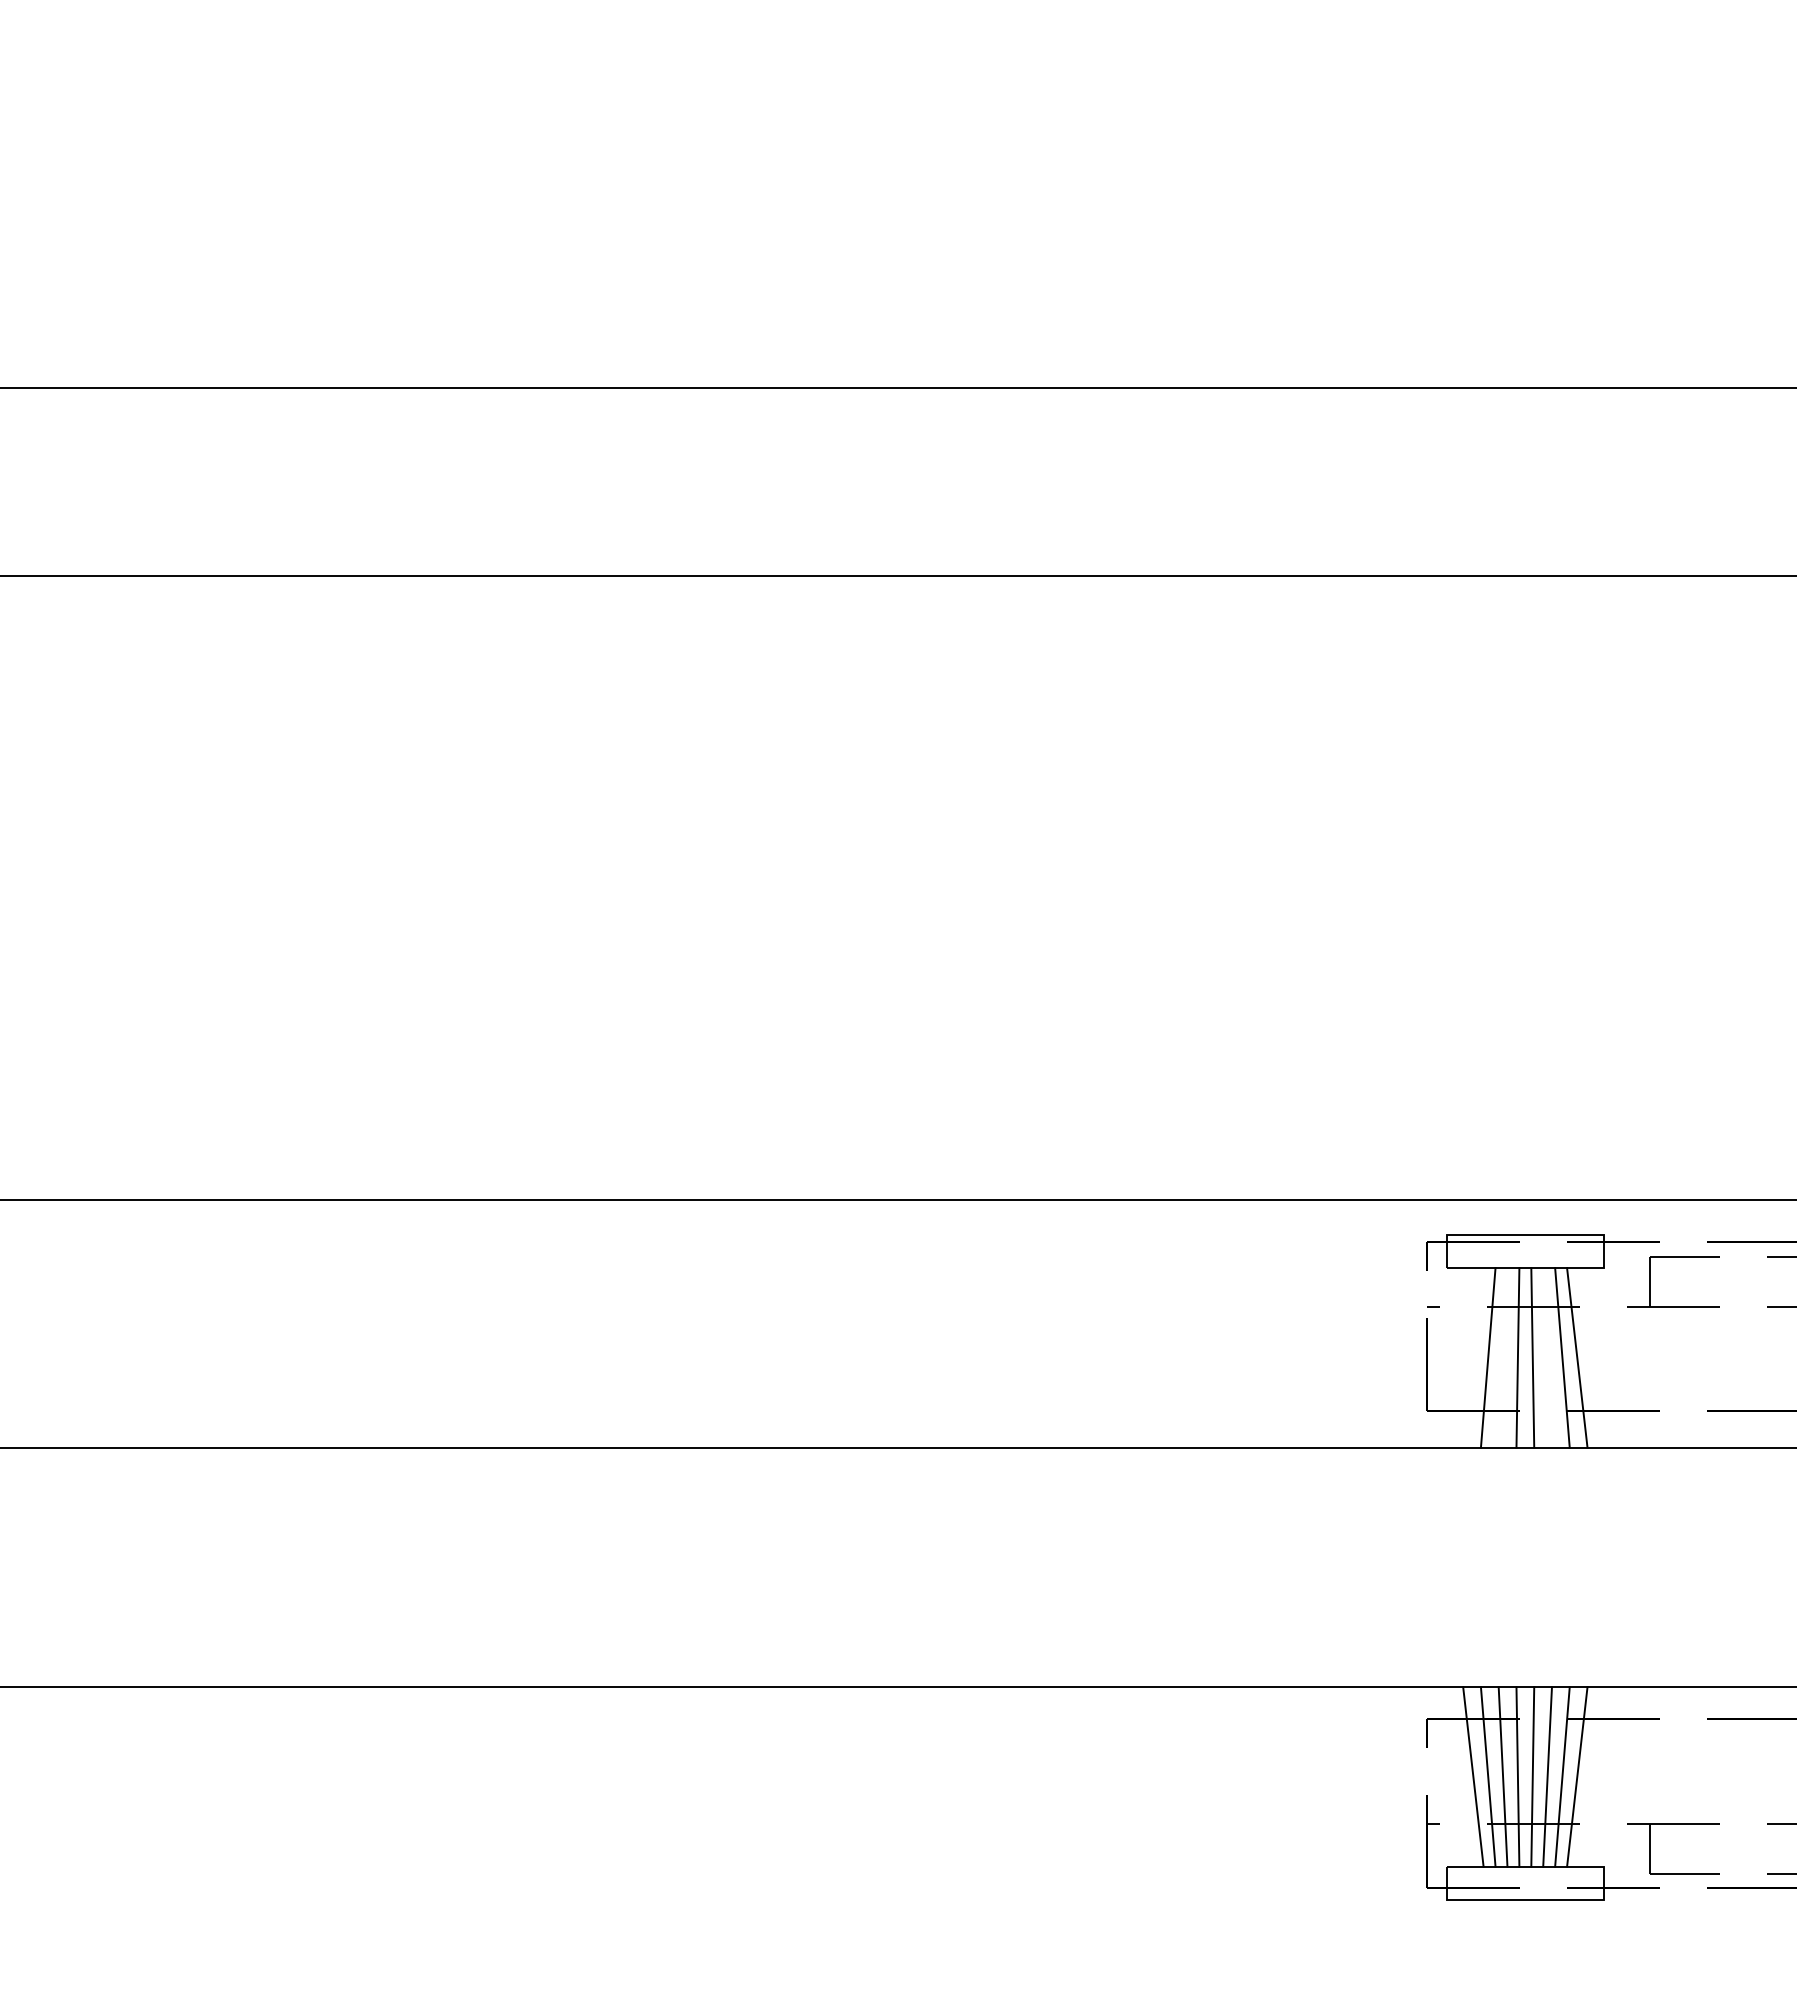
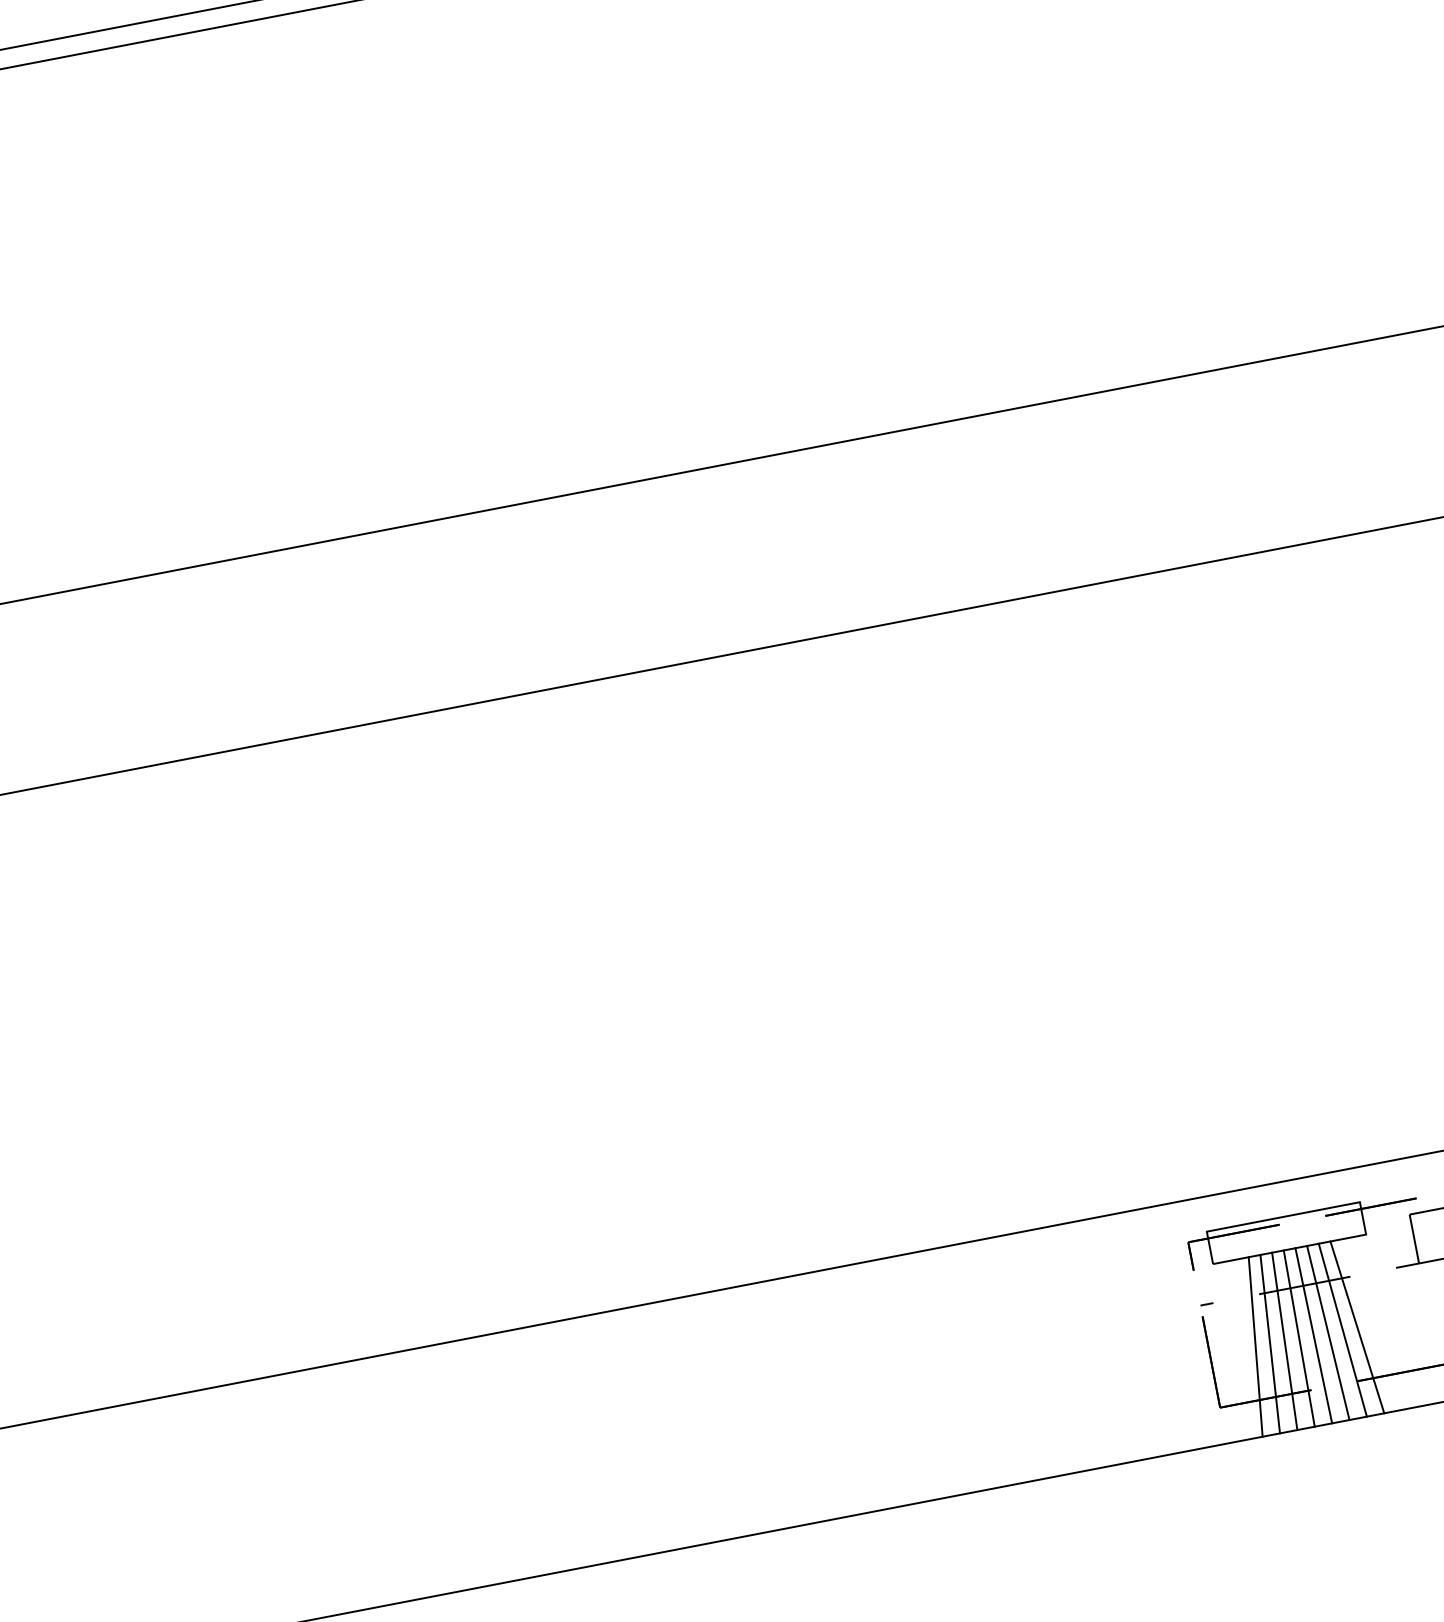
line: (1473, 1357) -> (1255, 1346), added
line: (1502, 1357) -> (1284, 1341), added
line: (1547, 1357) -> (1328, 1332), added

